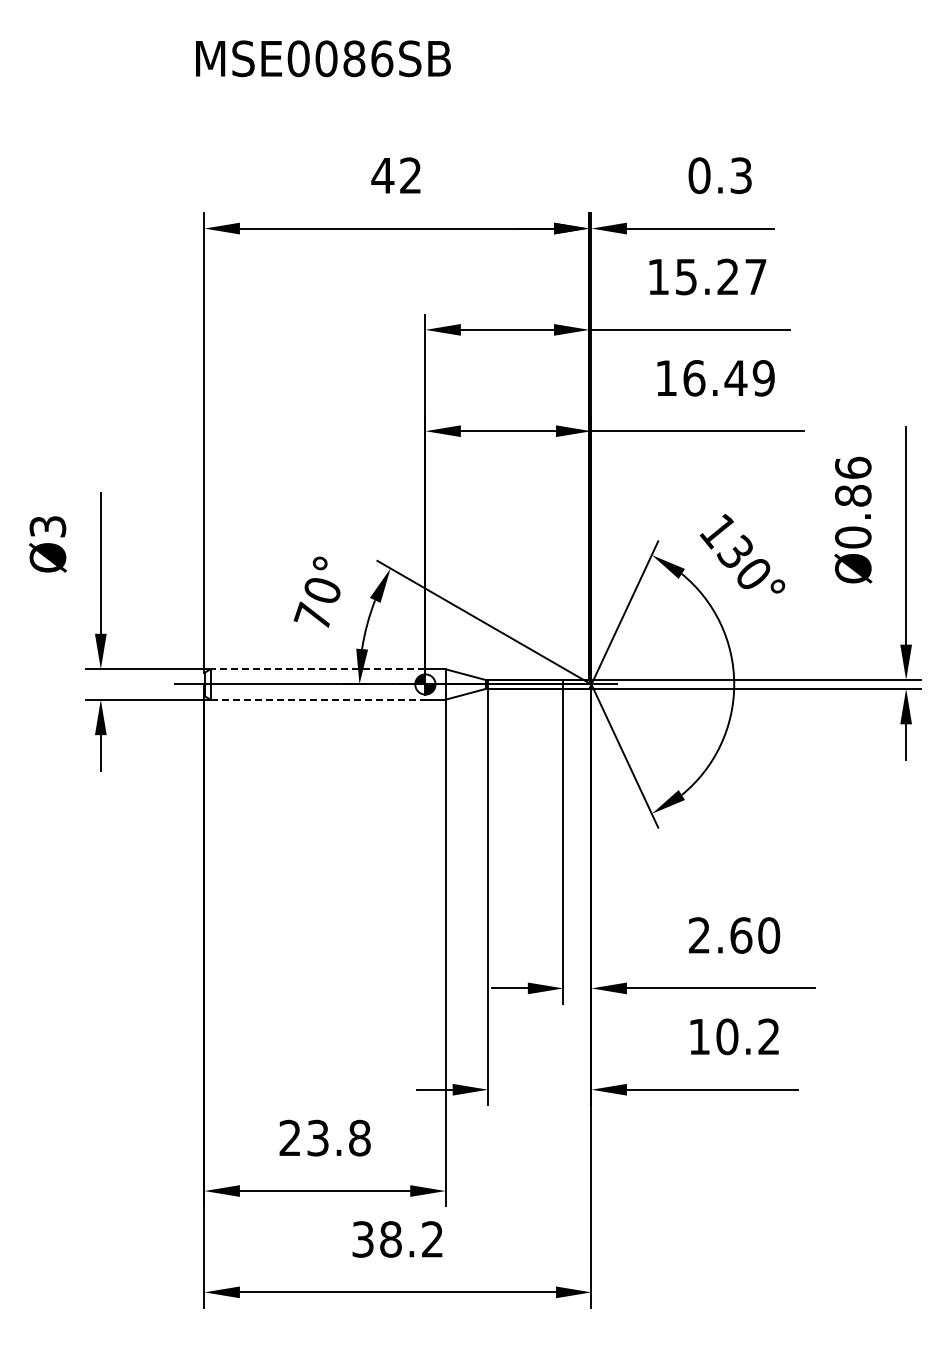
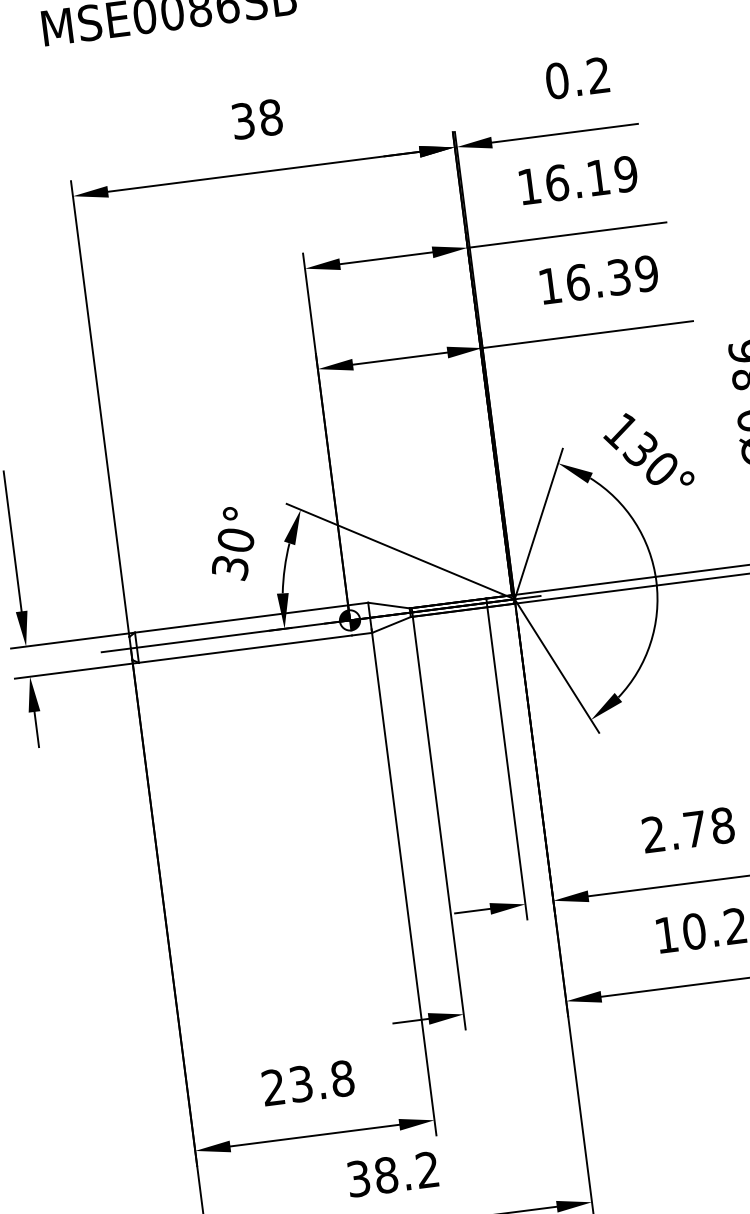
text: (396, 175) -> (256, 119), 42 -> 38
text: (740, 175) -> (597, 75), 0.3 -> 0.2
text: (720, 276) -> (590, 178), 15.27 -> 16.19
text: (735, 378) -> (618, 277), 16.49 -> 16.39
text: (312, 616) -> (229, 567), 70° -> 30°
line: (317, 669) -> (241, 619), dashed -> solid
line: (318, 699) -> (245, 648), dashed -> solid
text: (755, 935) -> (709, 827), 2.60 -> 2.78

